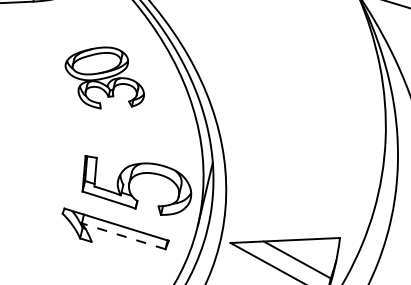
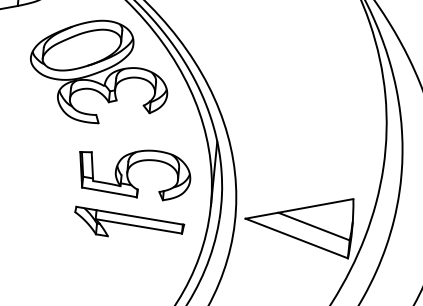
part: (105, 77) -> (99, 71), size x1.67
part: (130, 185) -> (128, 175), moved
line: (123, 236) -> (138, 226), dashed -> solid

